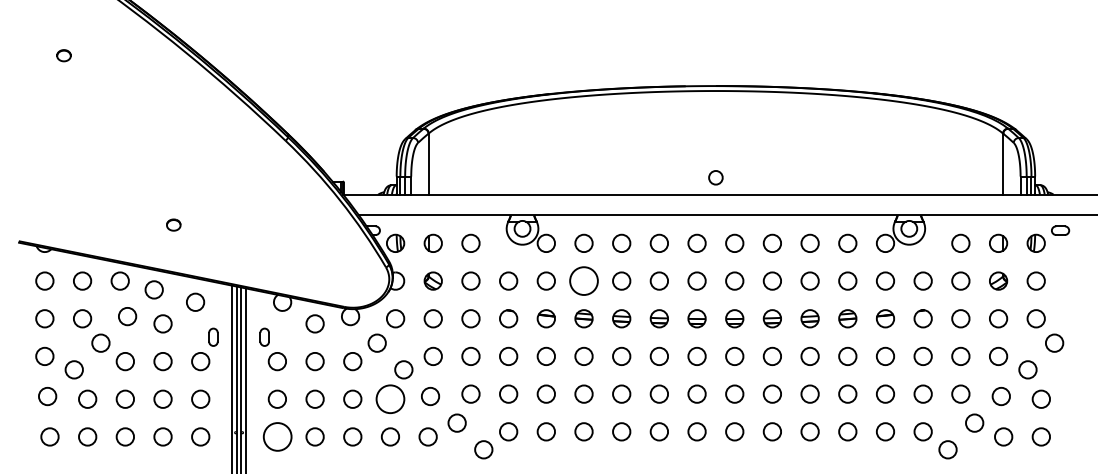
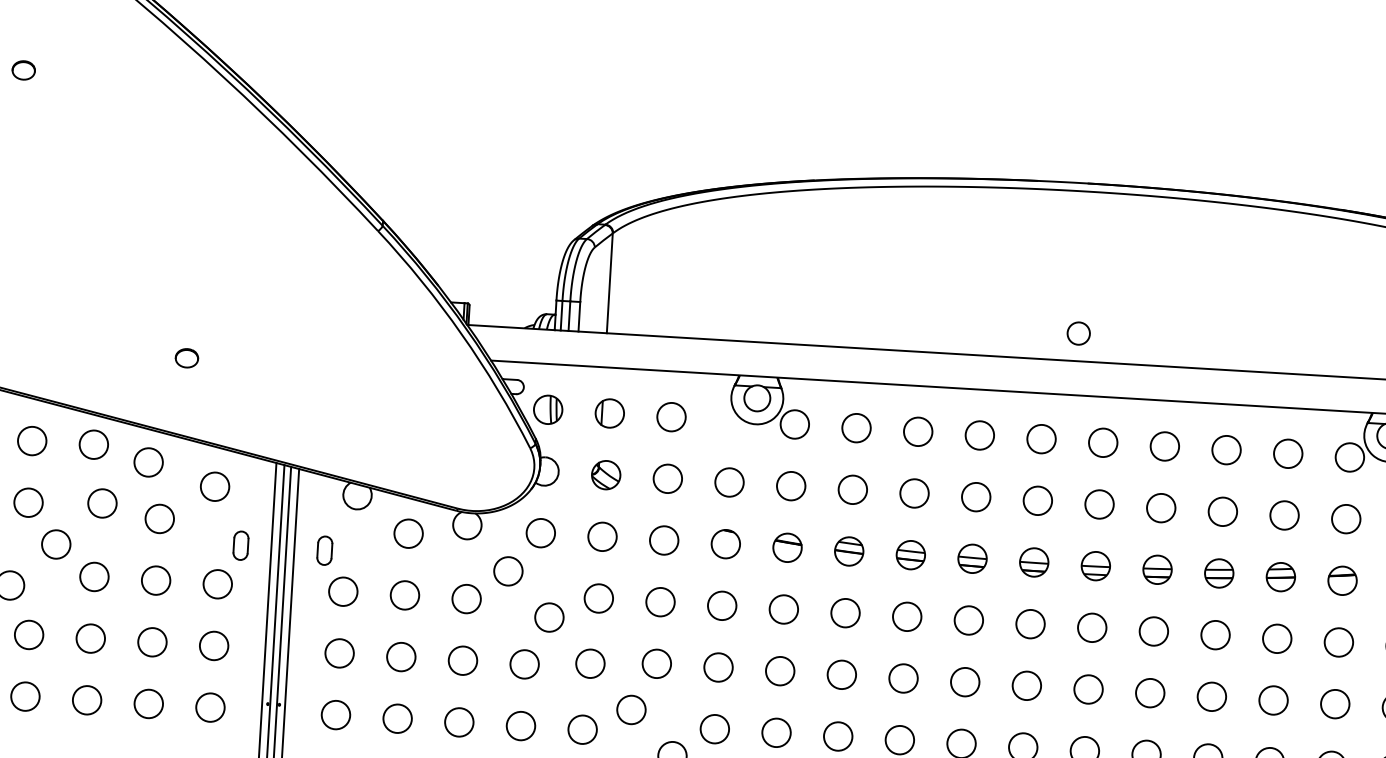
circle: (583, 280) -> (852, 488), size x0.62
circle: (390, 398) -> (524, 663), size x0.62
circle: (276, 436) -> (334, 714), size x0.62

